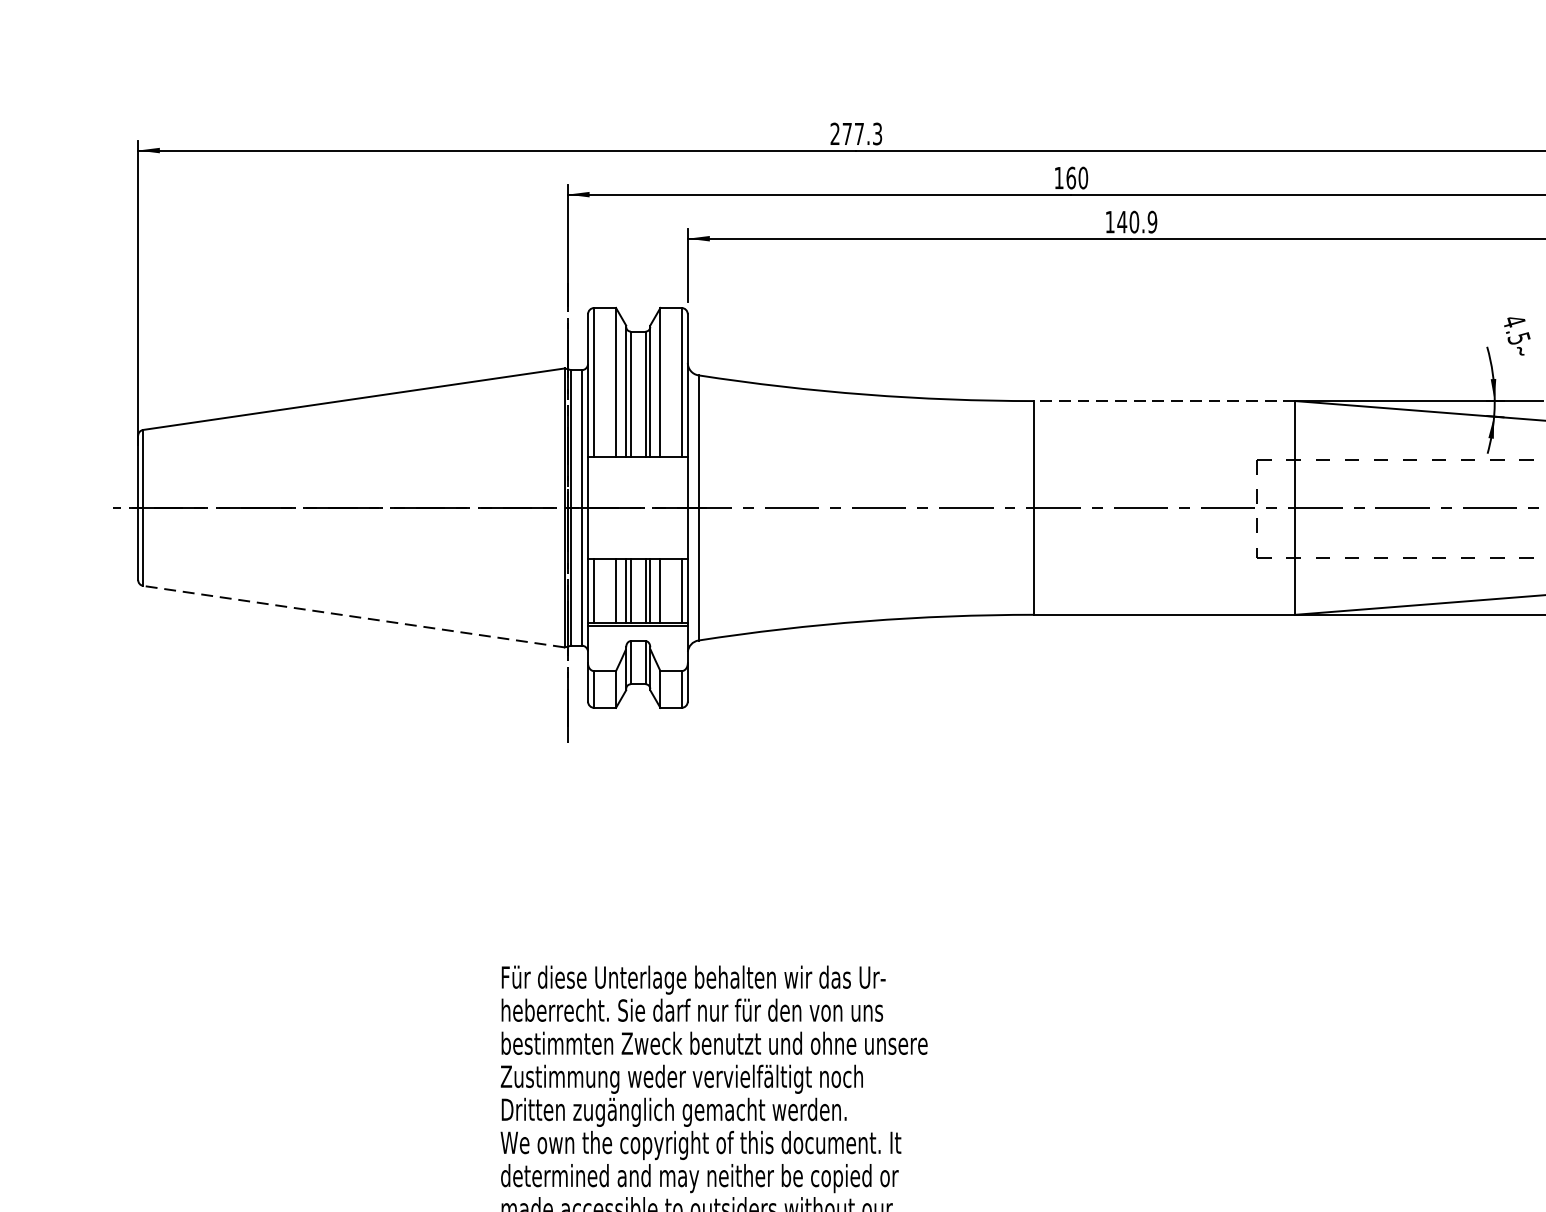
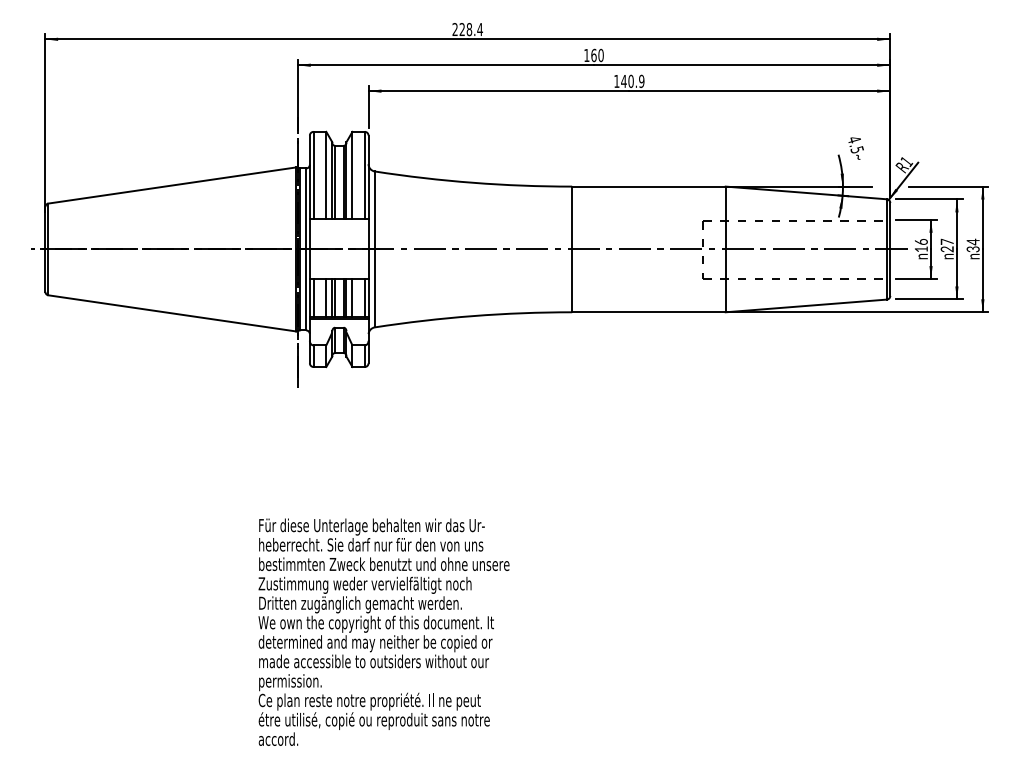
text: (861, 133) -> (470, 29), 277.3 -> 228.4
line: (1163, 400) -> (648, 186), dashed -> solid
line: (352, 616) -> (171, 313), dashed -> solid

